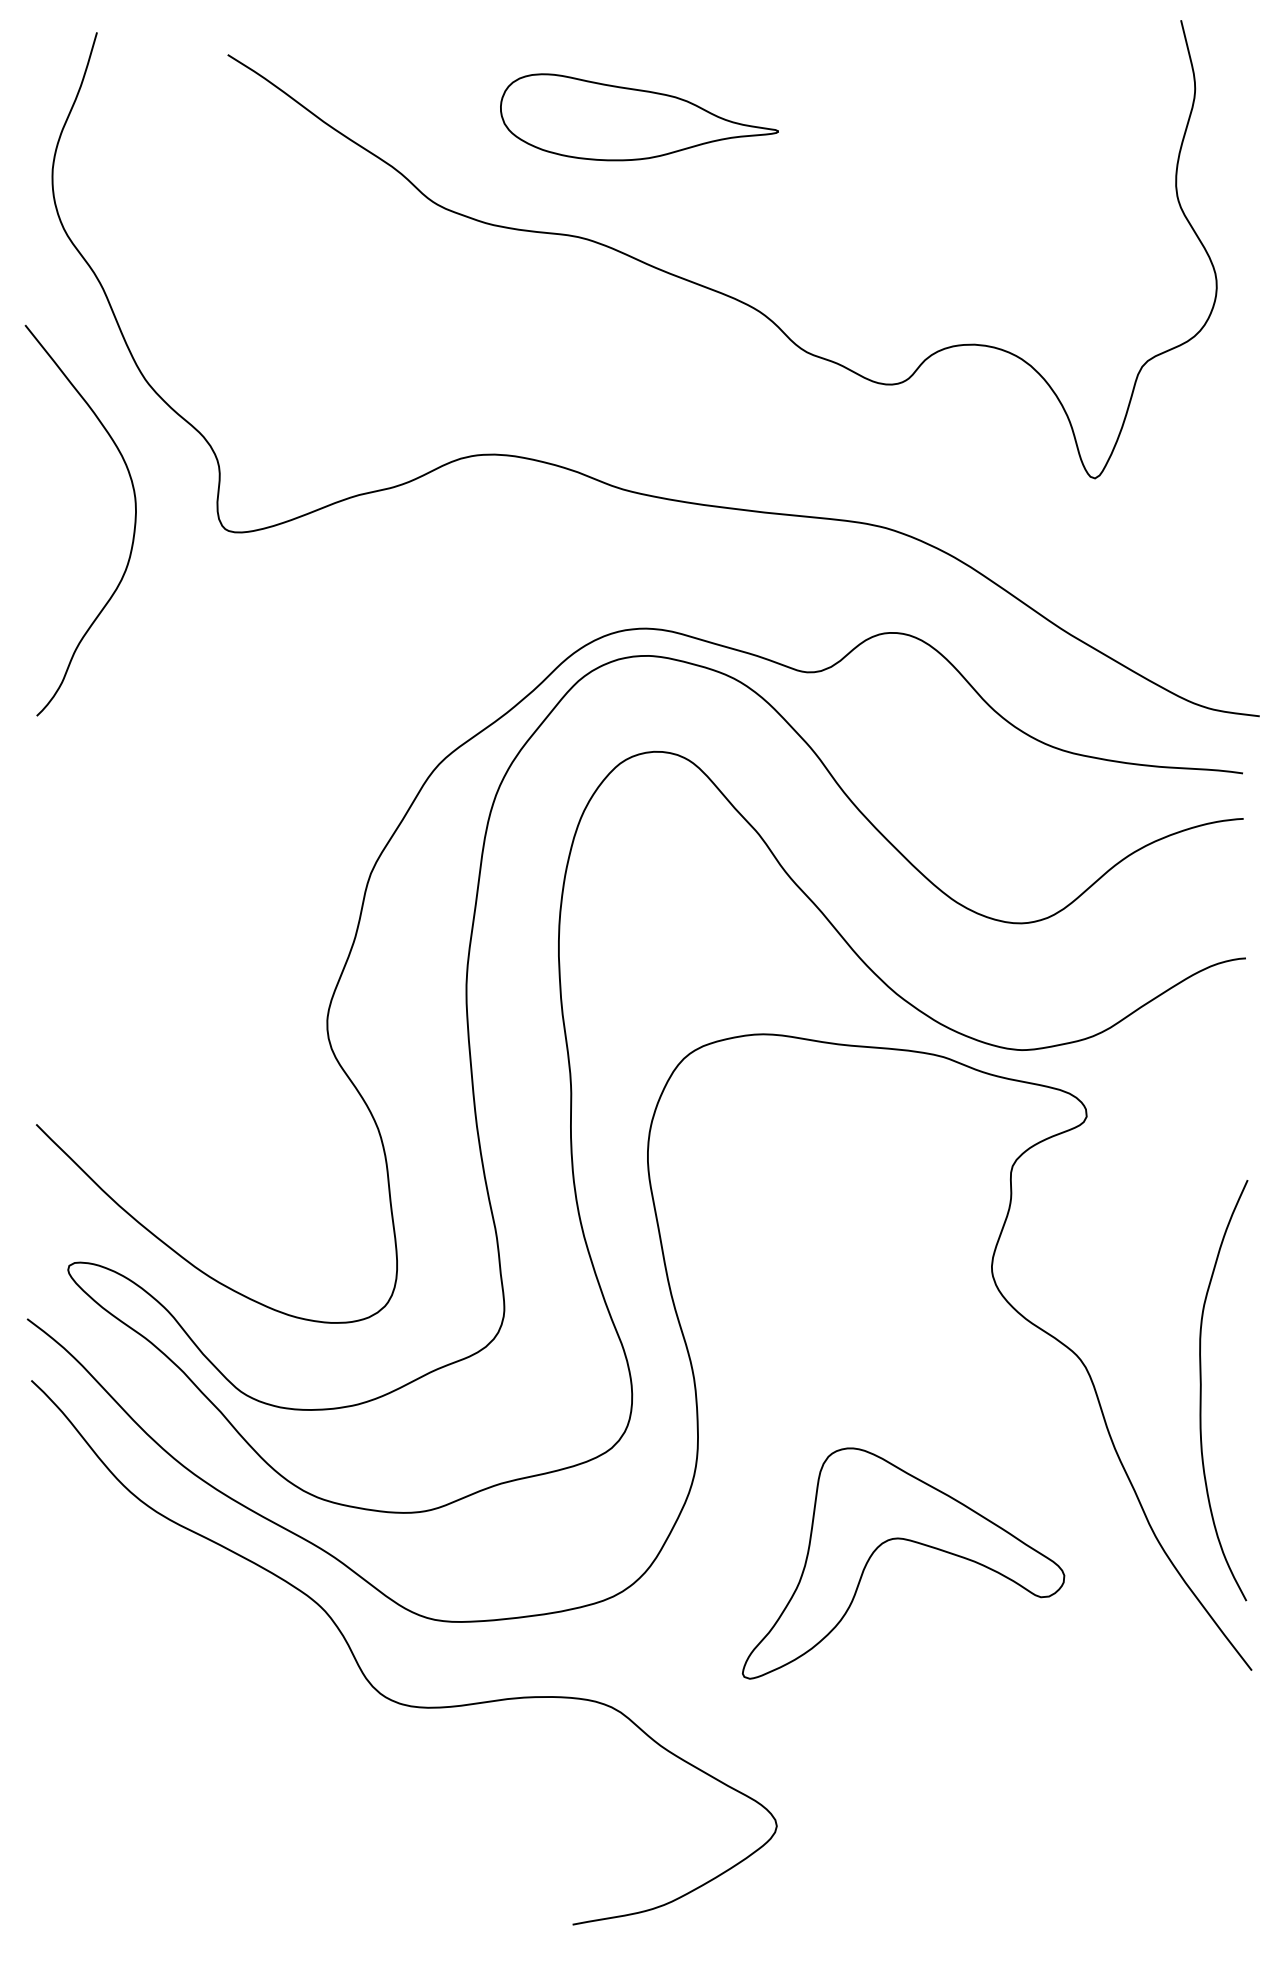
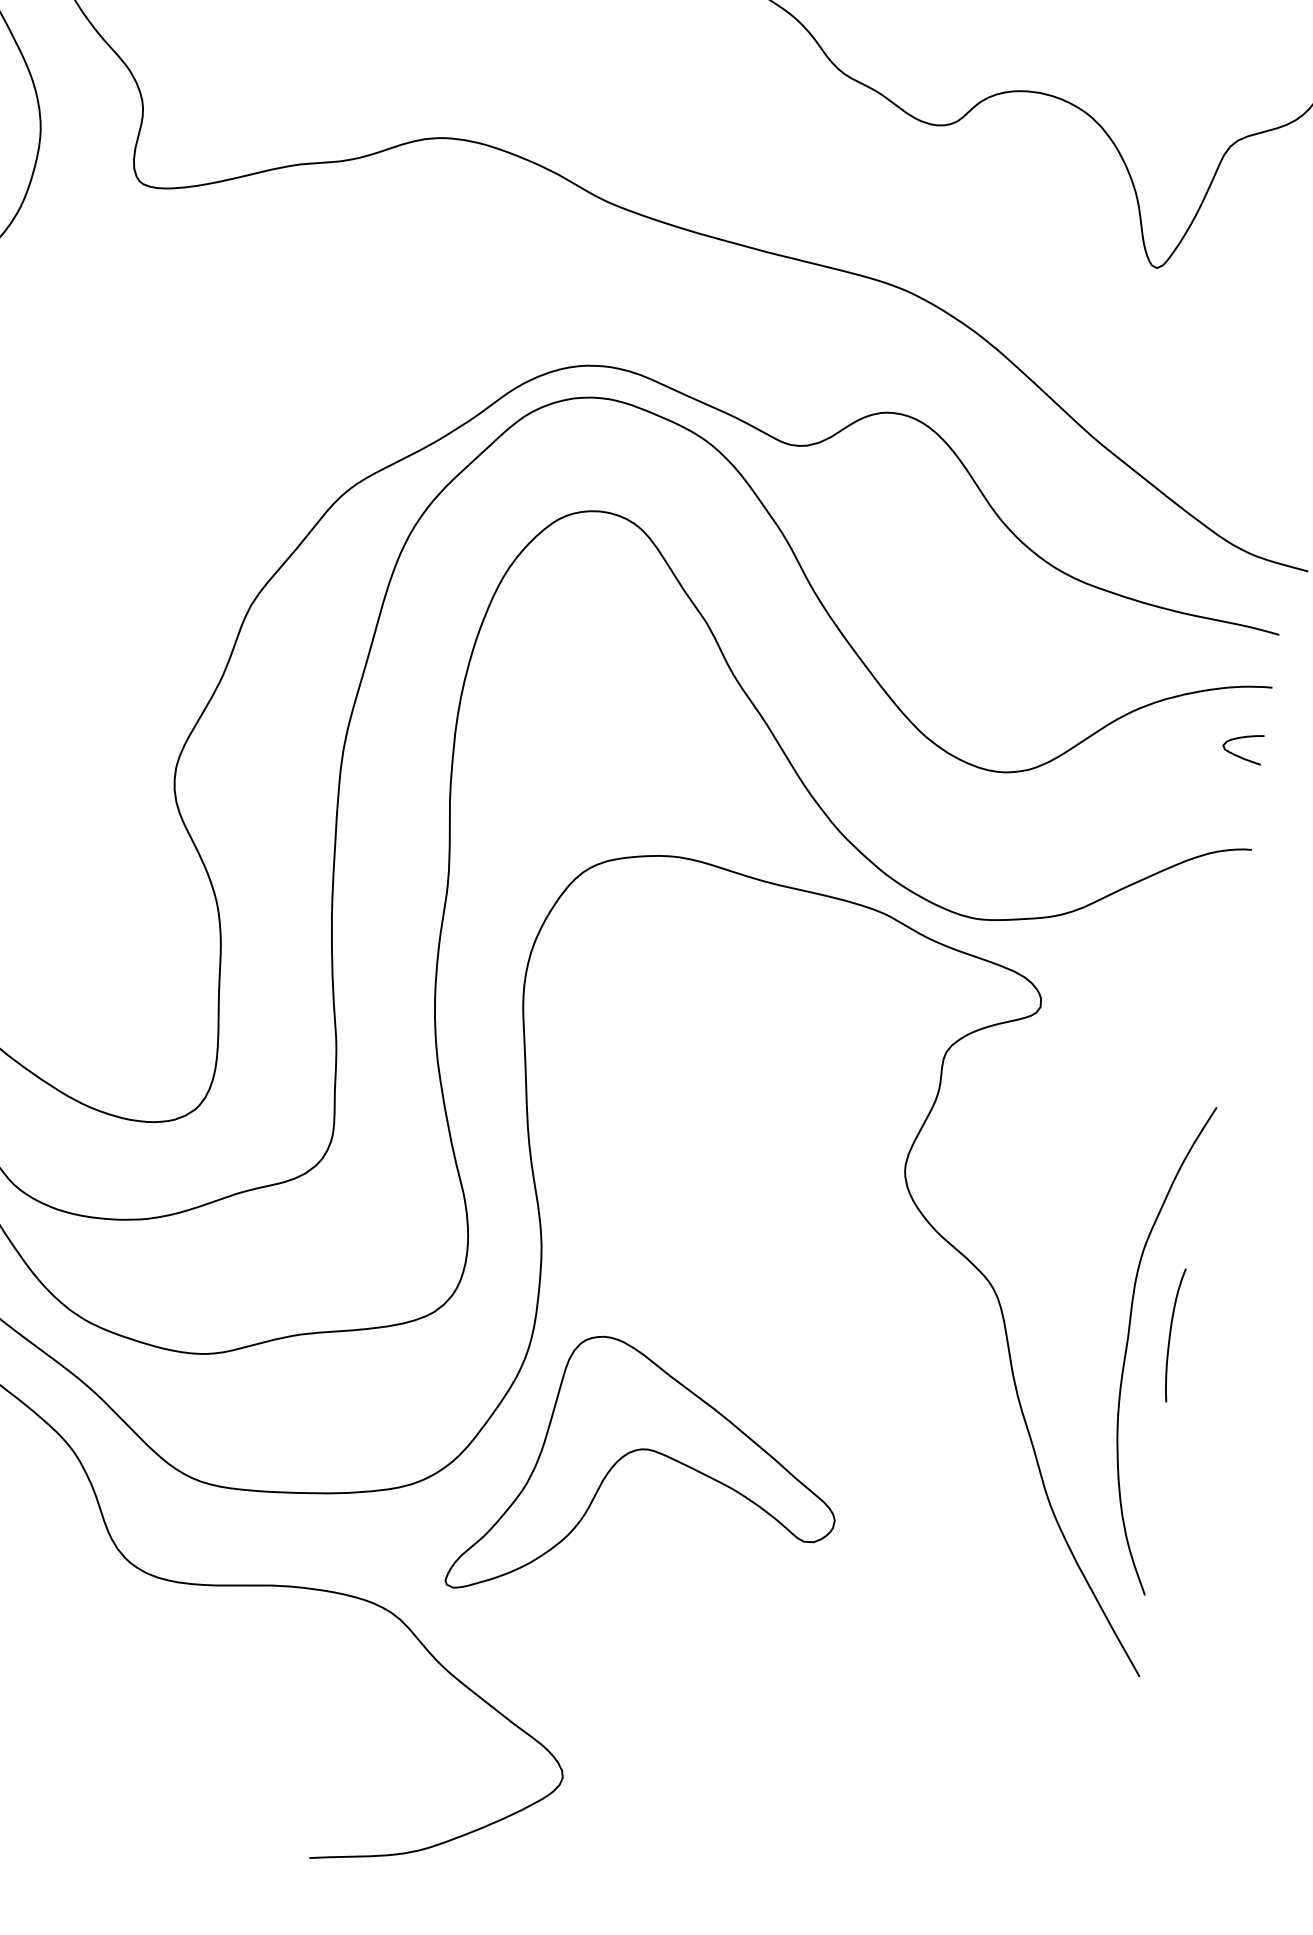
curve: (1225, 865) -> (1243, 738), added
curve: (1236, 1377) -> (1170, 1334), added
part: (909, 1541) -> (660, 1455), moved

